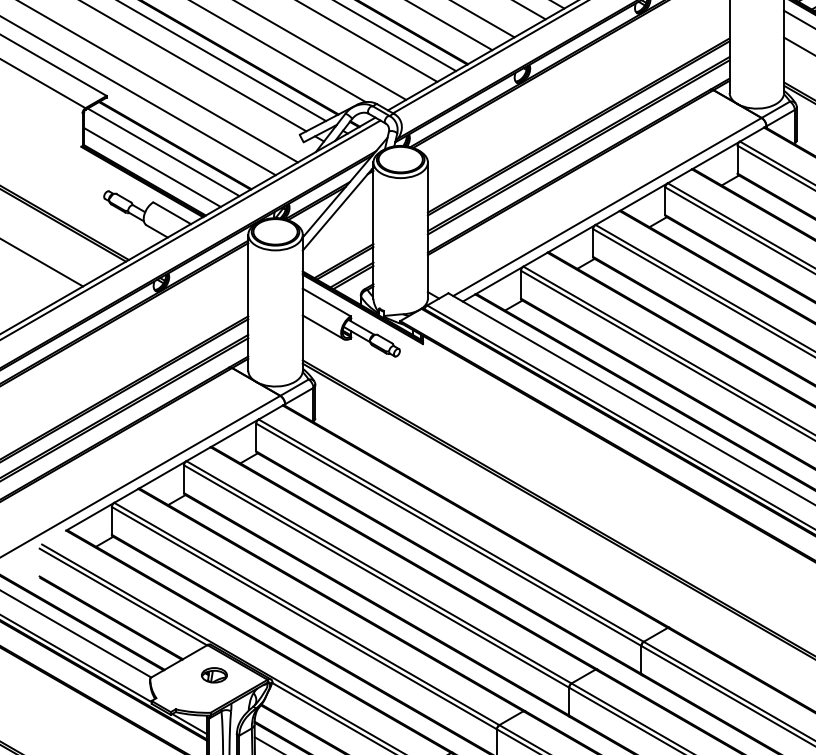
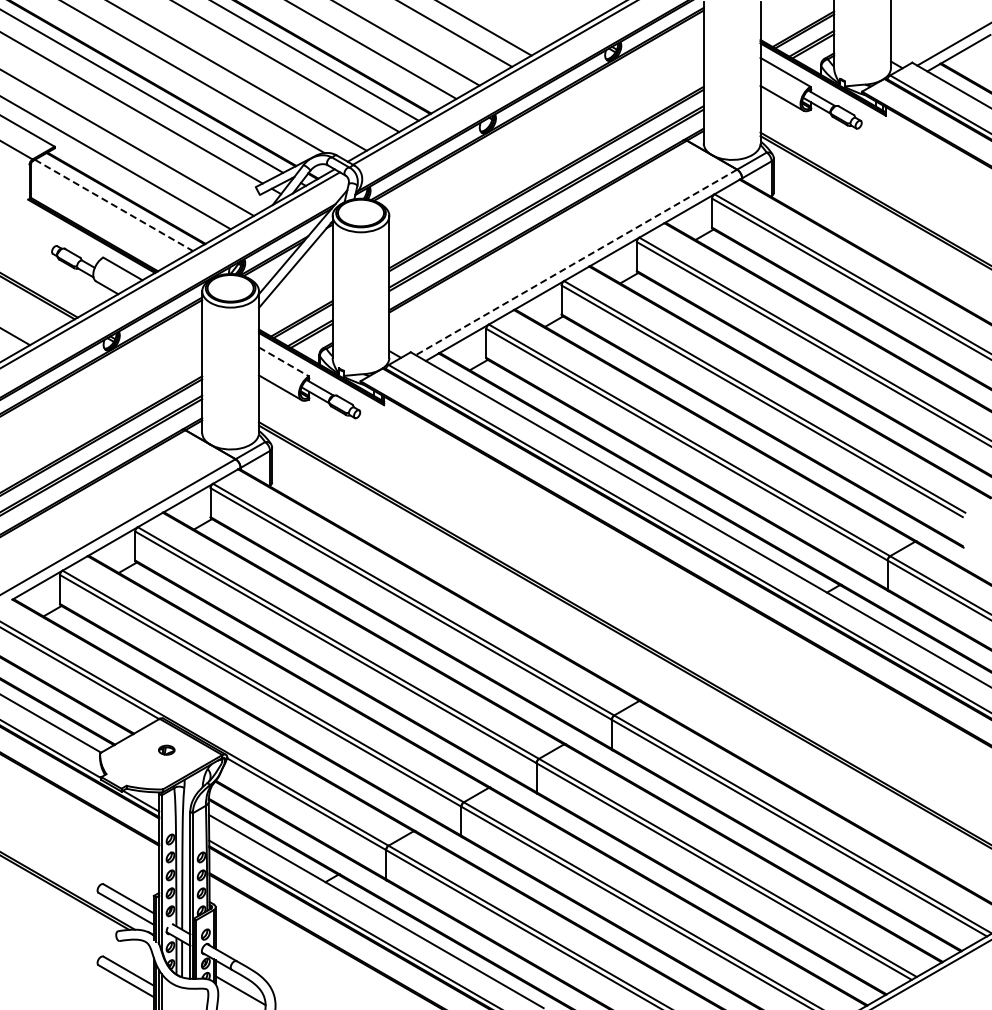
line: (164, 152) -> (114, 205), solid -> dashed
line: (152, 167) -> (102, 221), removed
line: (607, 207) -> (576, 262), solid -> dashed
line: (326, 302) -> (283, 361), solid -> dashed
part: (214, 674) -> (166, 749), size x0.6

